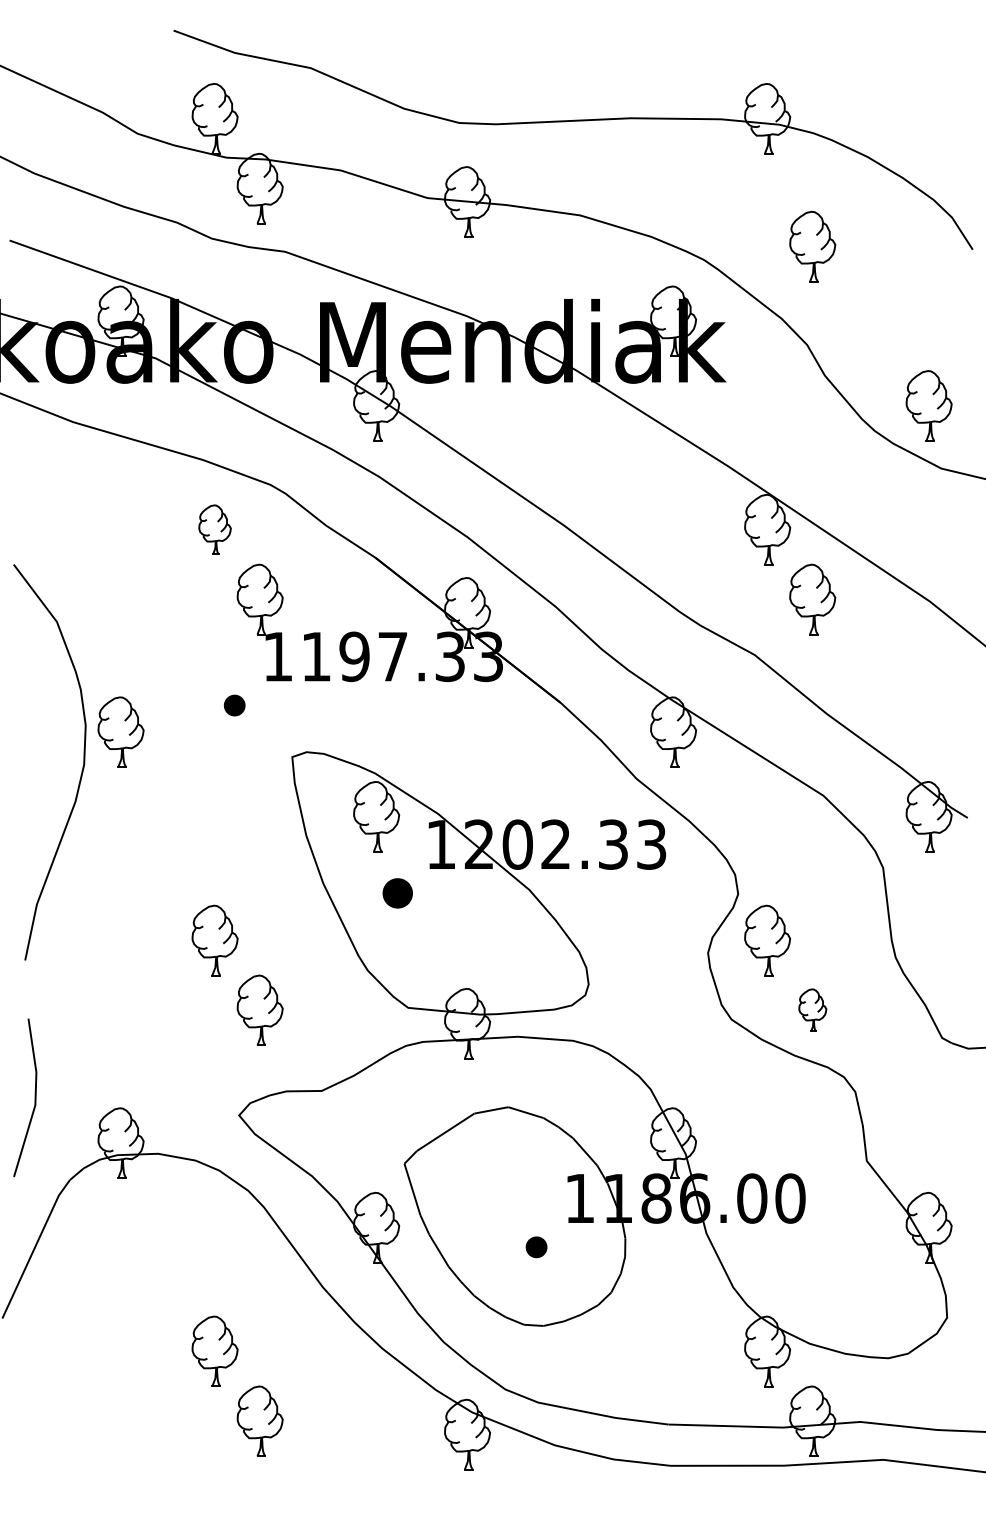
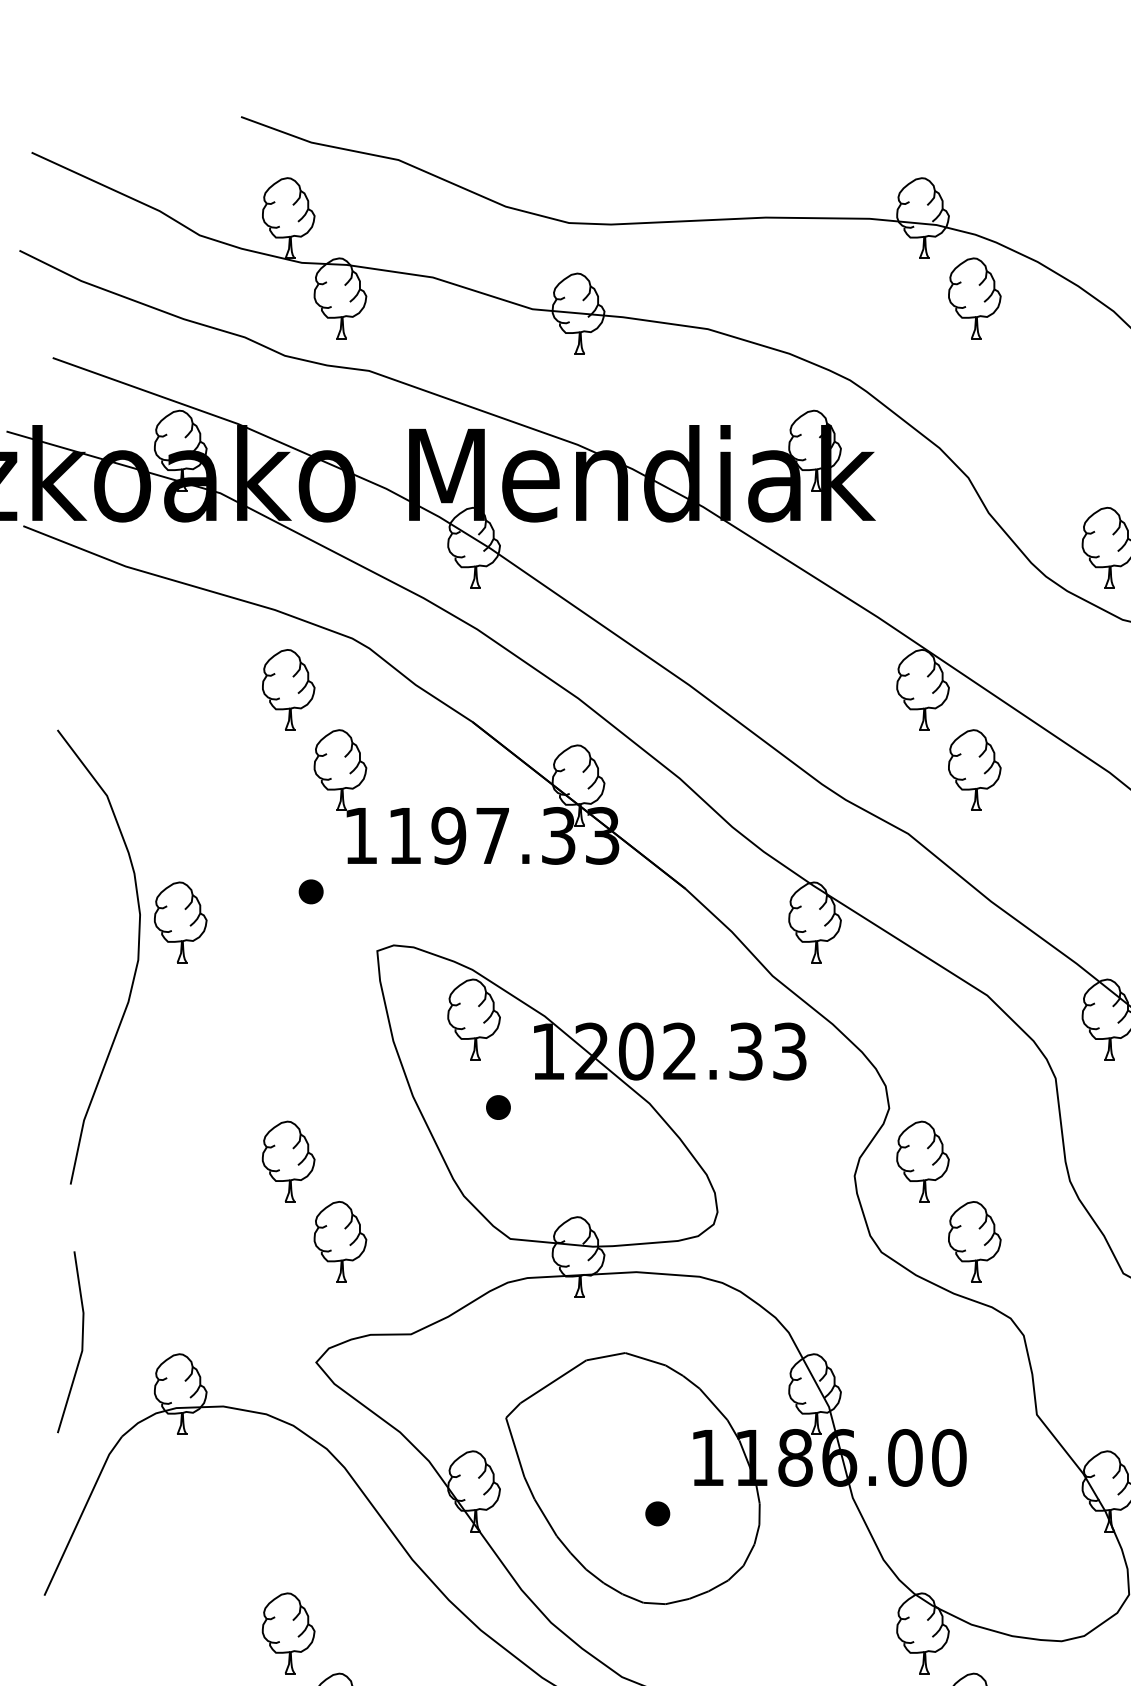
part: (812, 246) -> (974, 298), moved
part: (214, 529) -> (287, 689), size x1.43
part: (397, 893) -> (498, 1107), size x0.71
part: (812, 1009) -> (974, 1240), size x1.67

